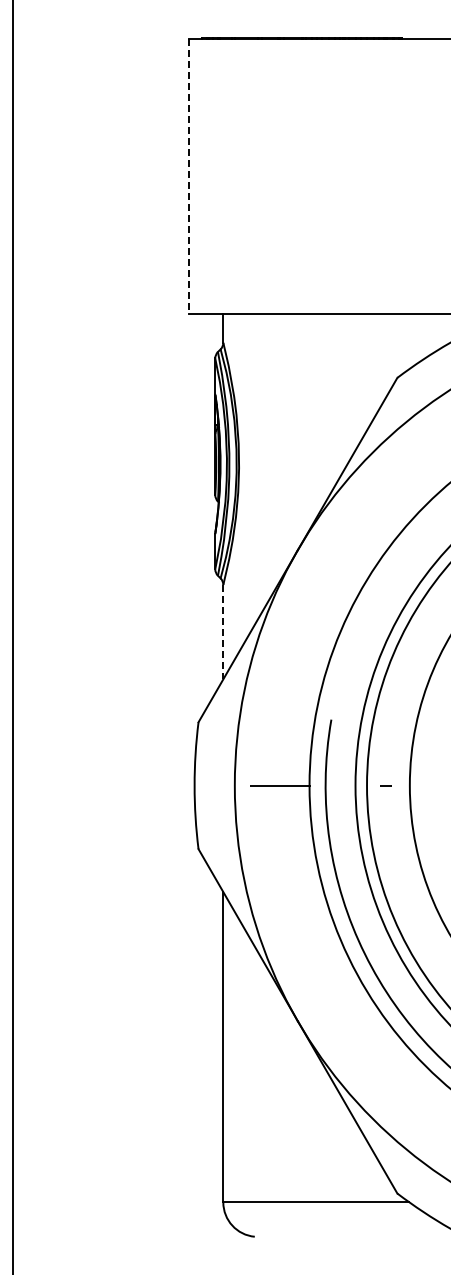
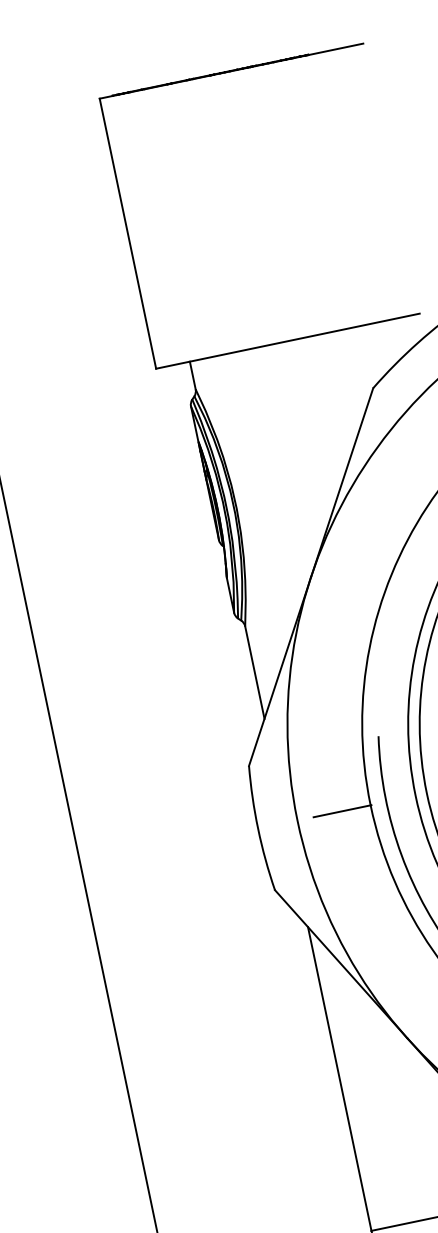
line: (188, 176) -> (127, 233), dashed -> solid
line: (223, 632) -> (255, 672), dashed -> solid

